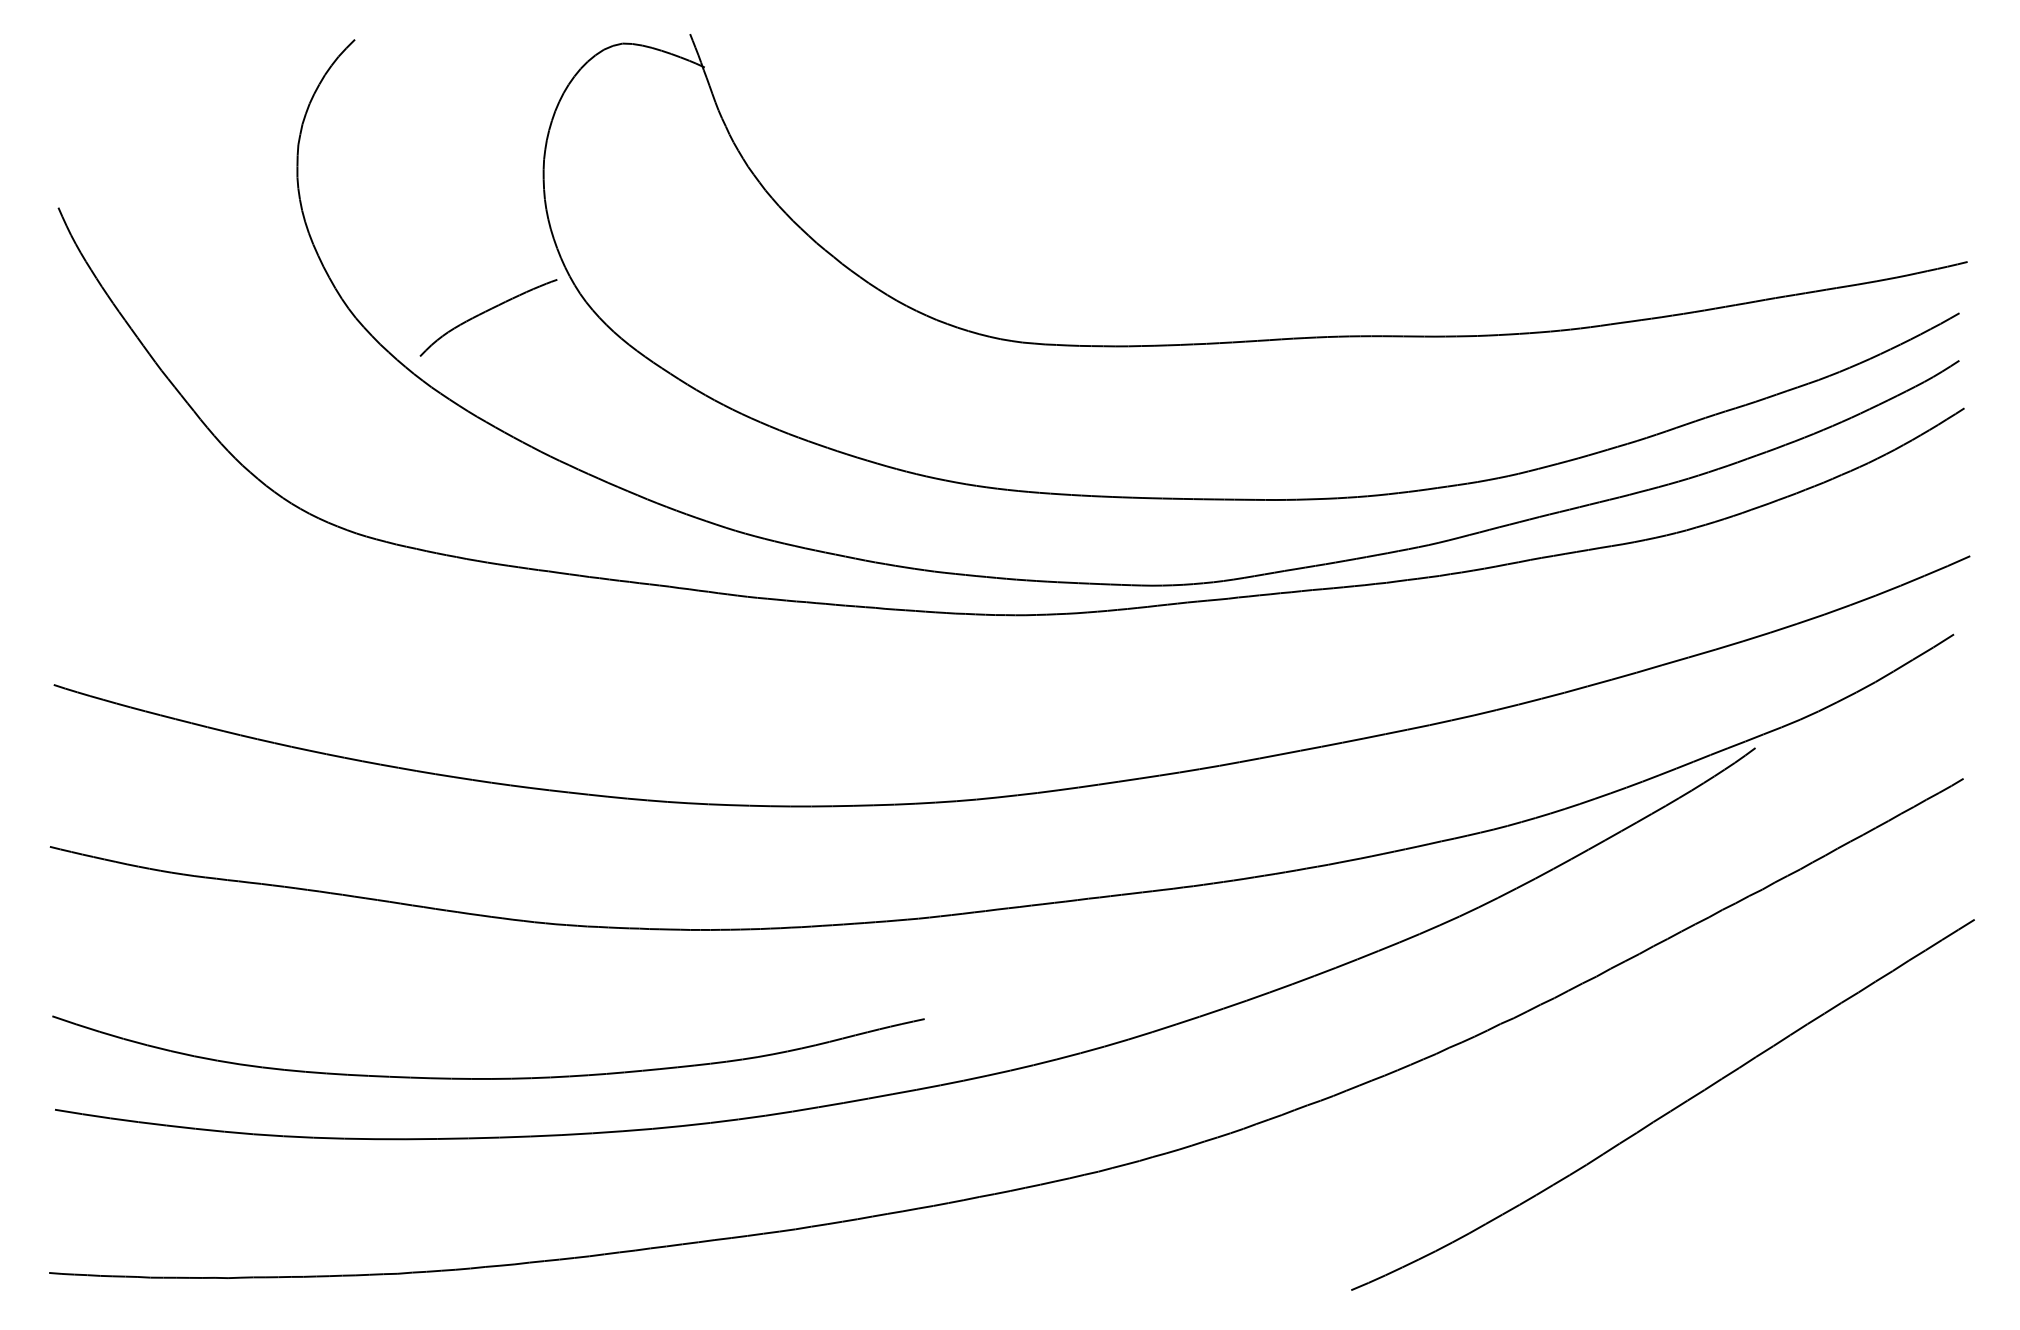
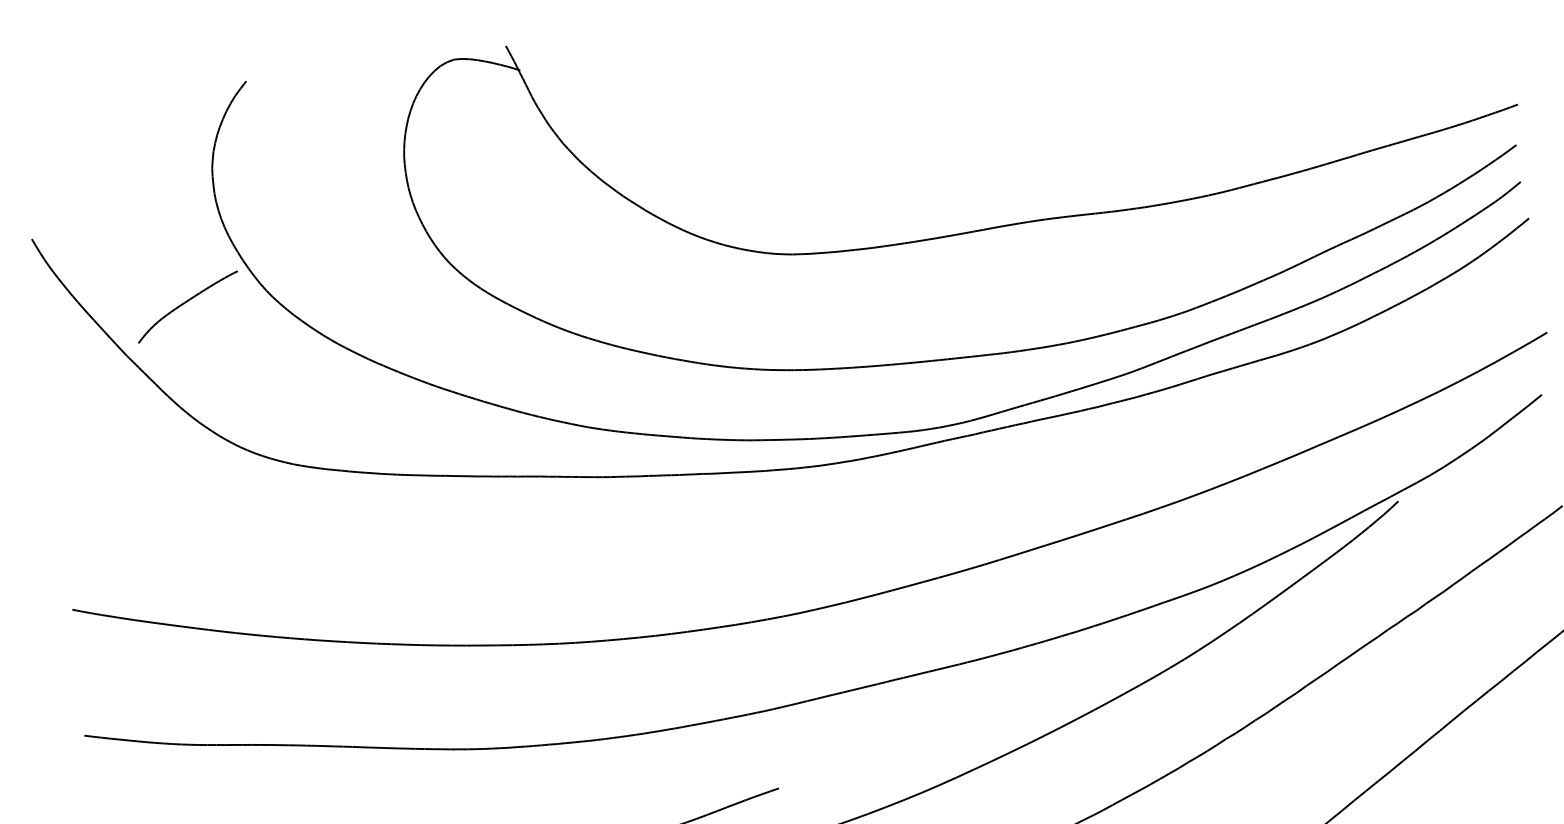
part: (488, 317) -> (187, 306), moved

